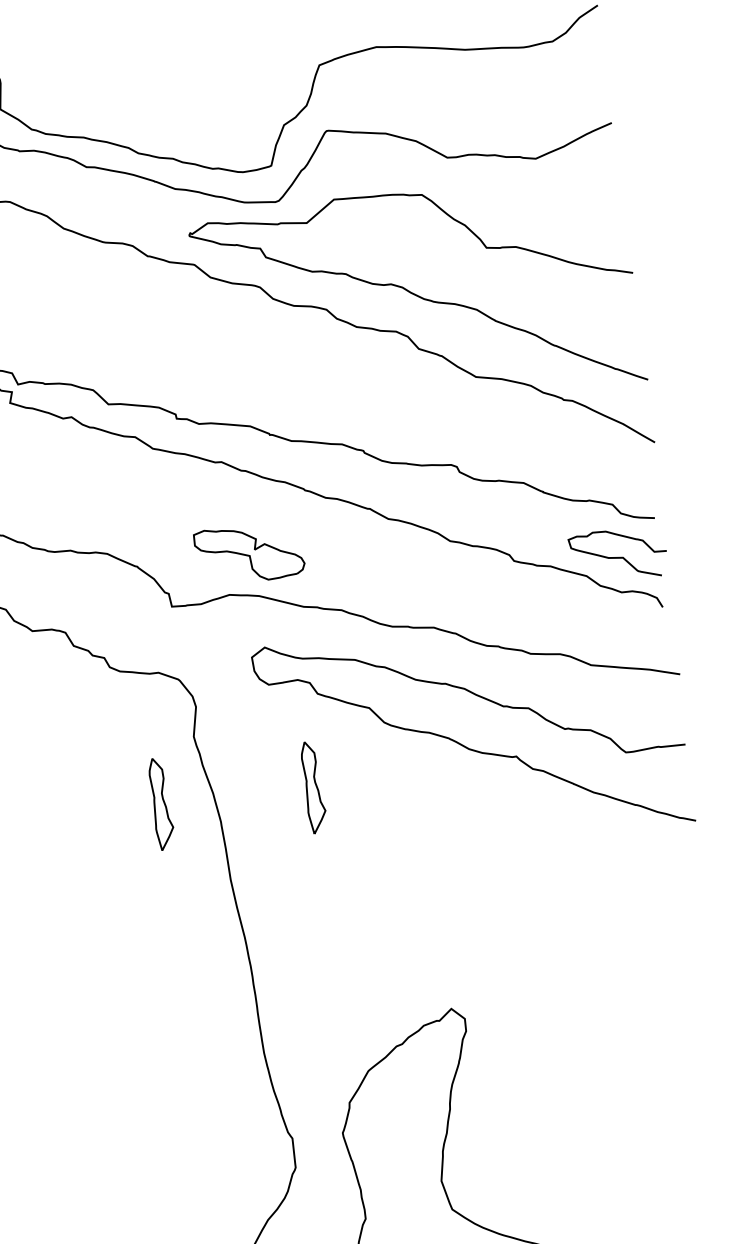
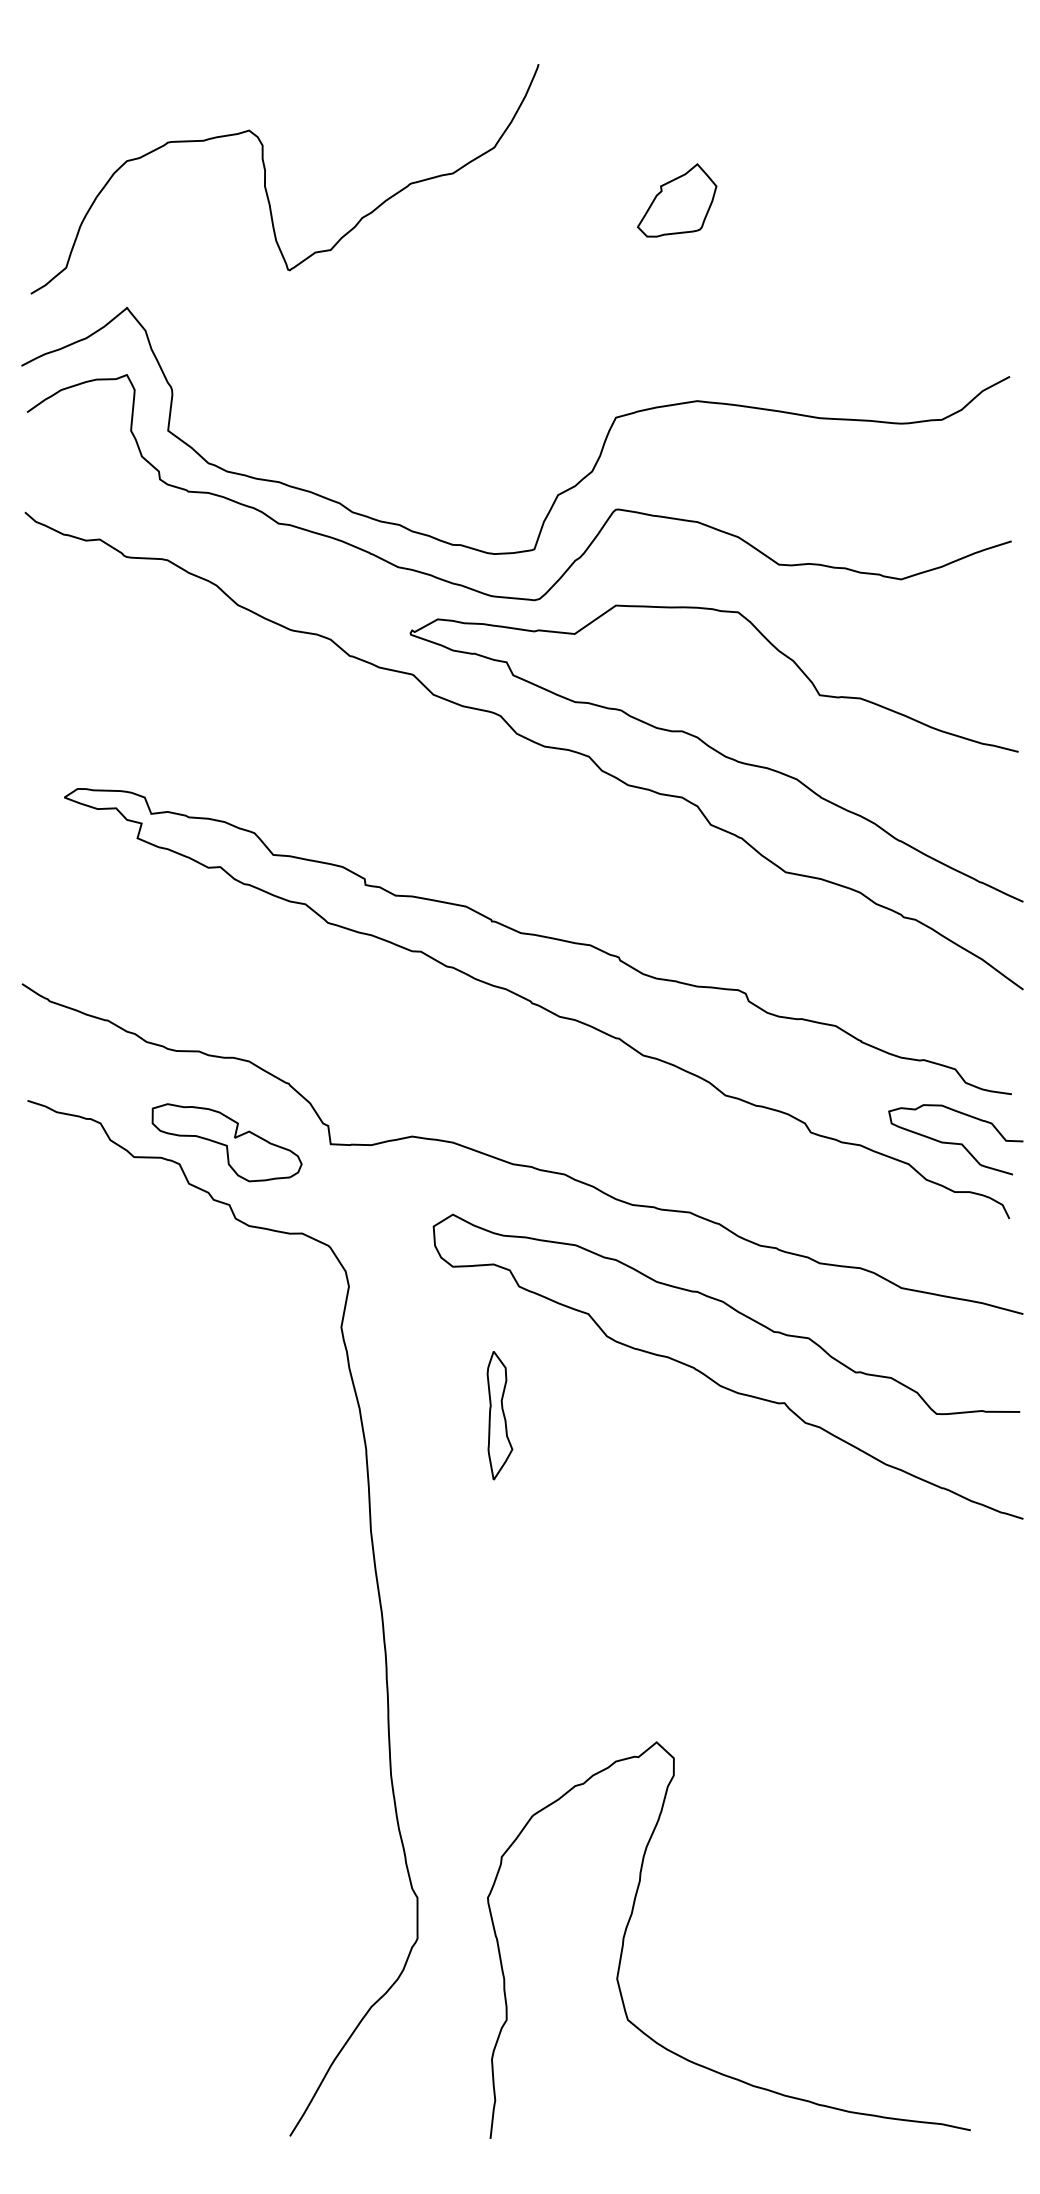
part: (249, 553) -> (226, 1142), moved
part: (161, 804) -> (286, 1415), removed

